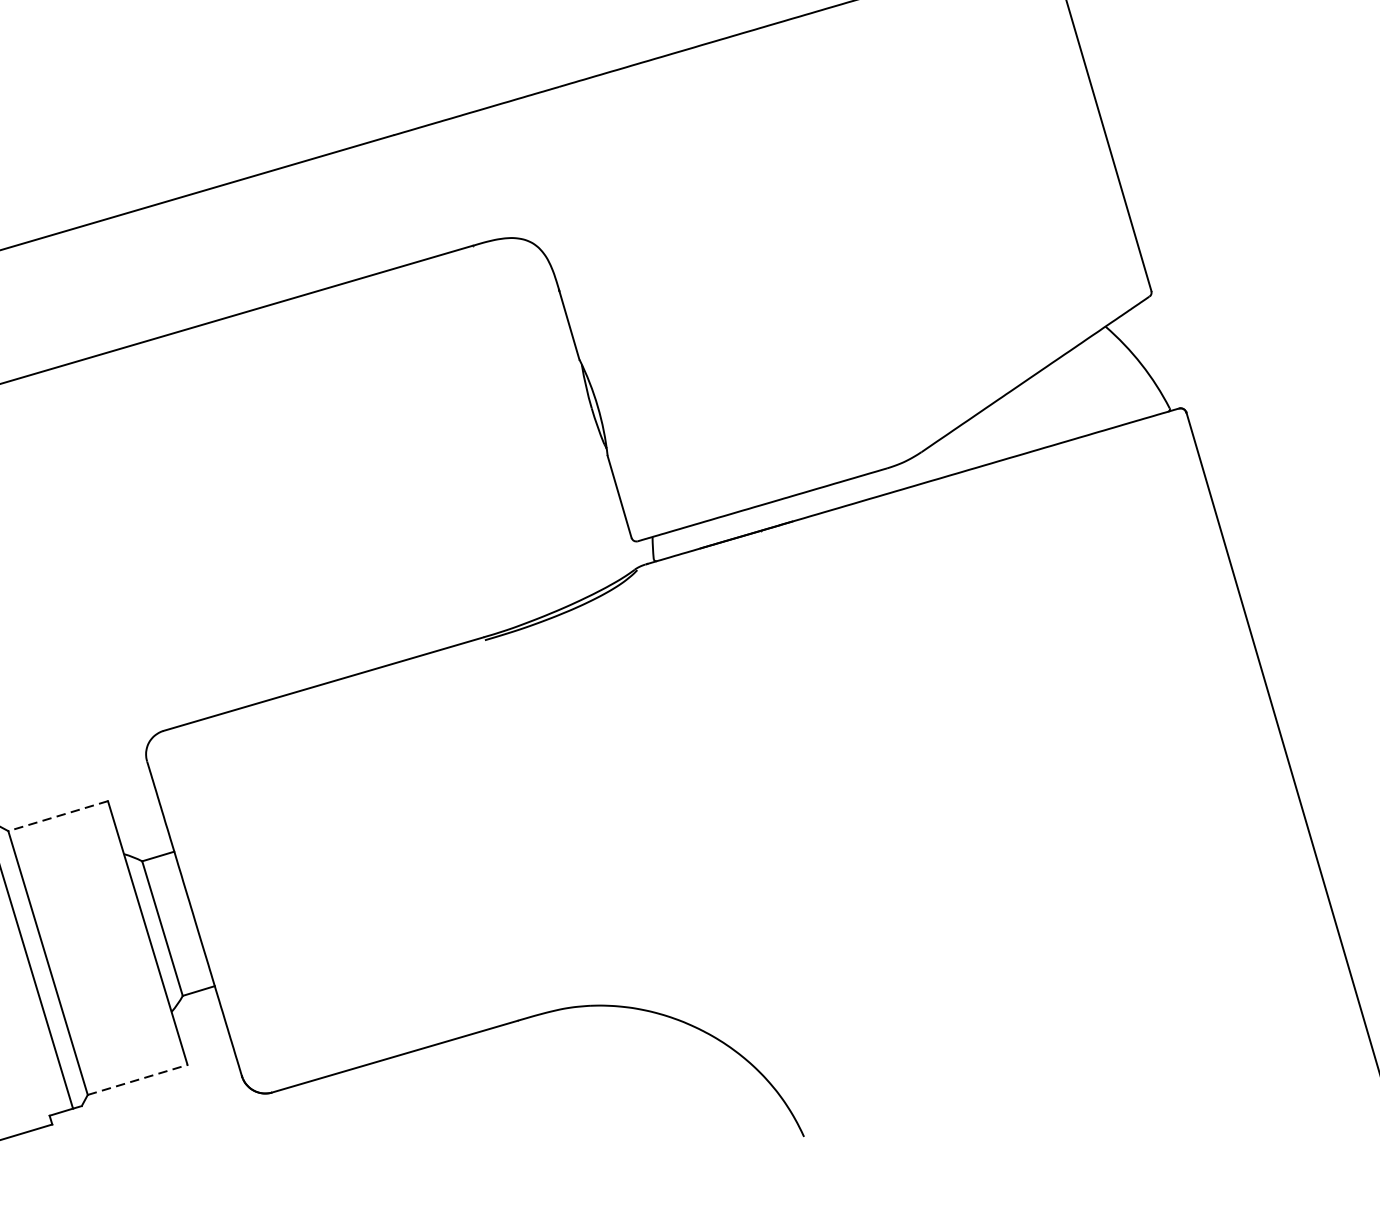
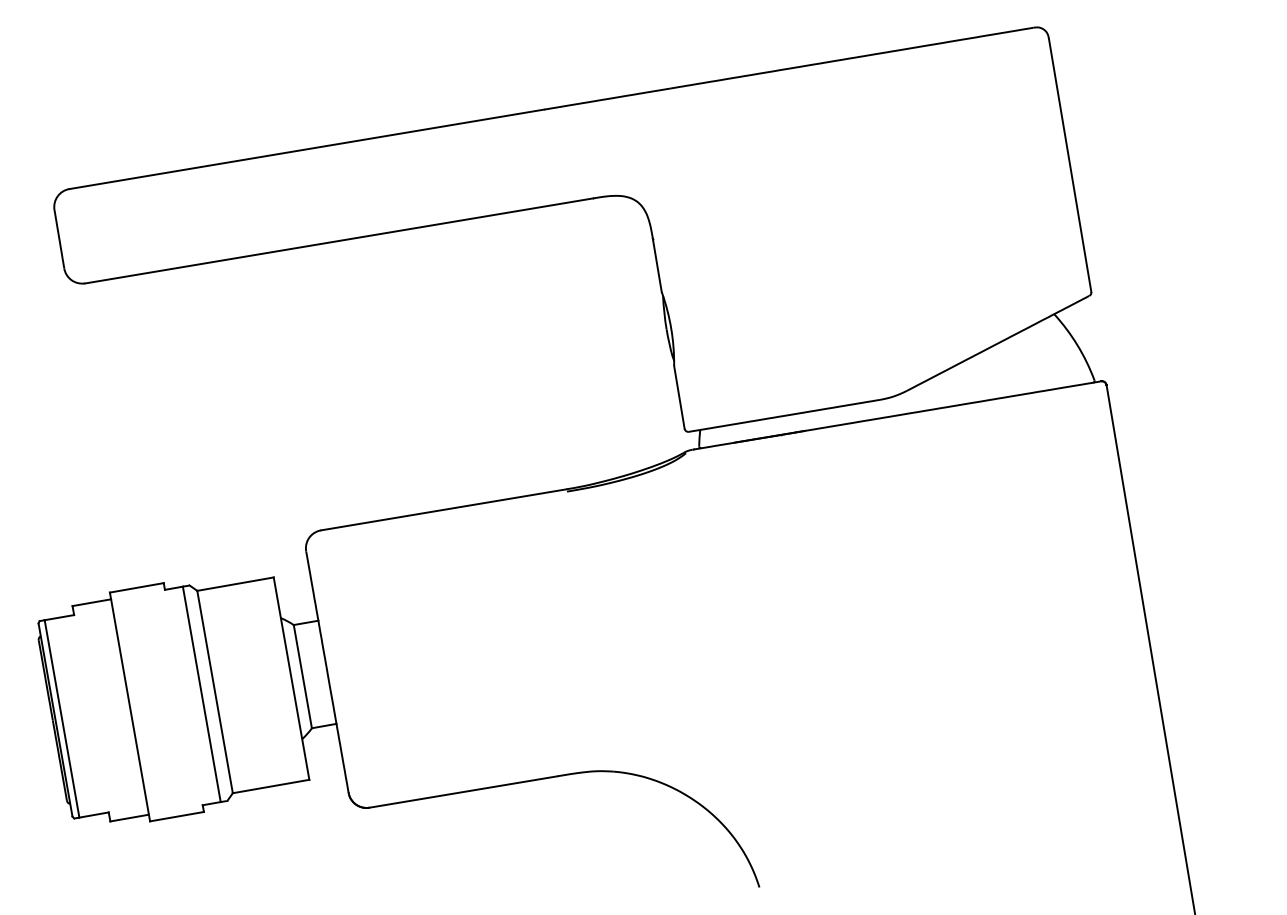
line: (58, 816) -> (235, 584), dashed -> solid
line: (138, 1079) -> (271, 786), dashed -> solid

